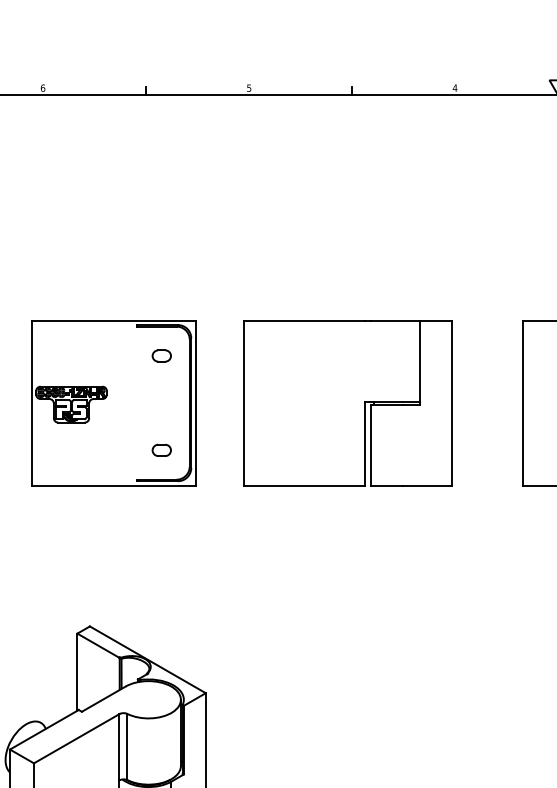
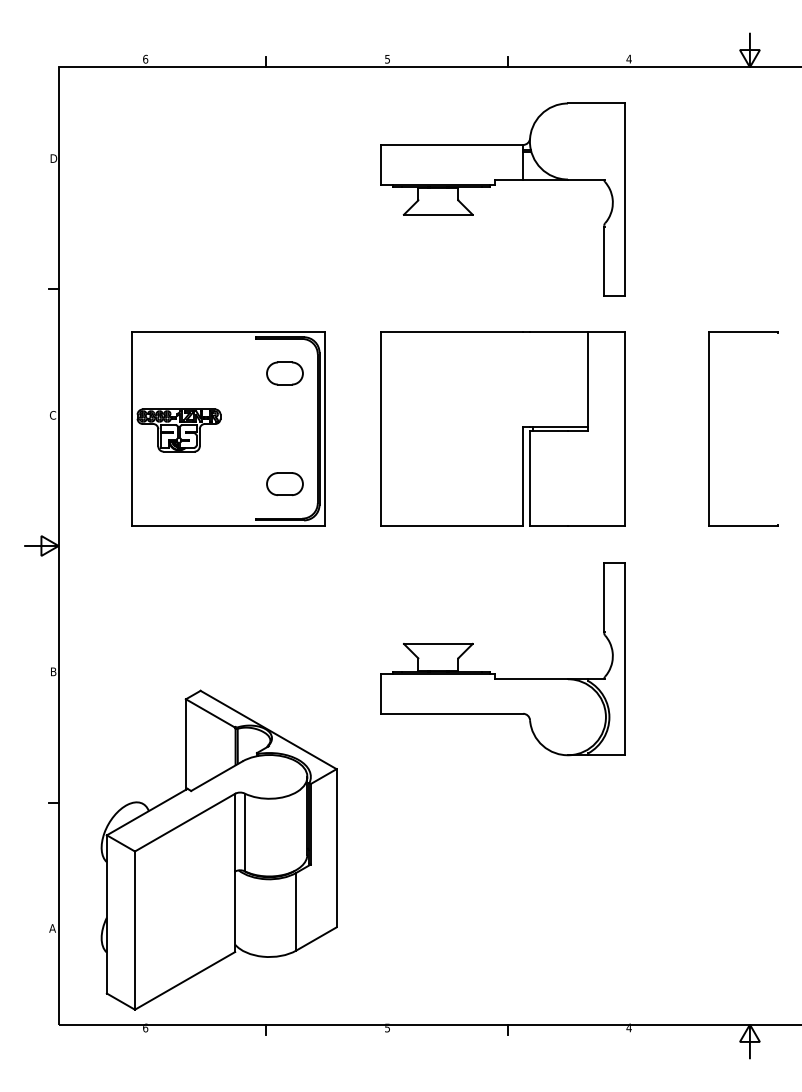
part: (341, 195) -> (495, 185), added
part: (161, 356) -> (284, 373), size x1.67
part: (161, 450) -> (284, 484), size x1.67
part: (341, 611) -> (495, 673), added

